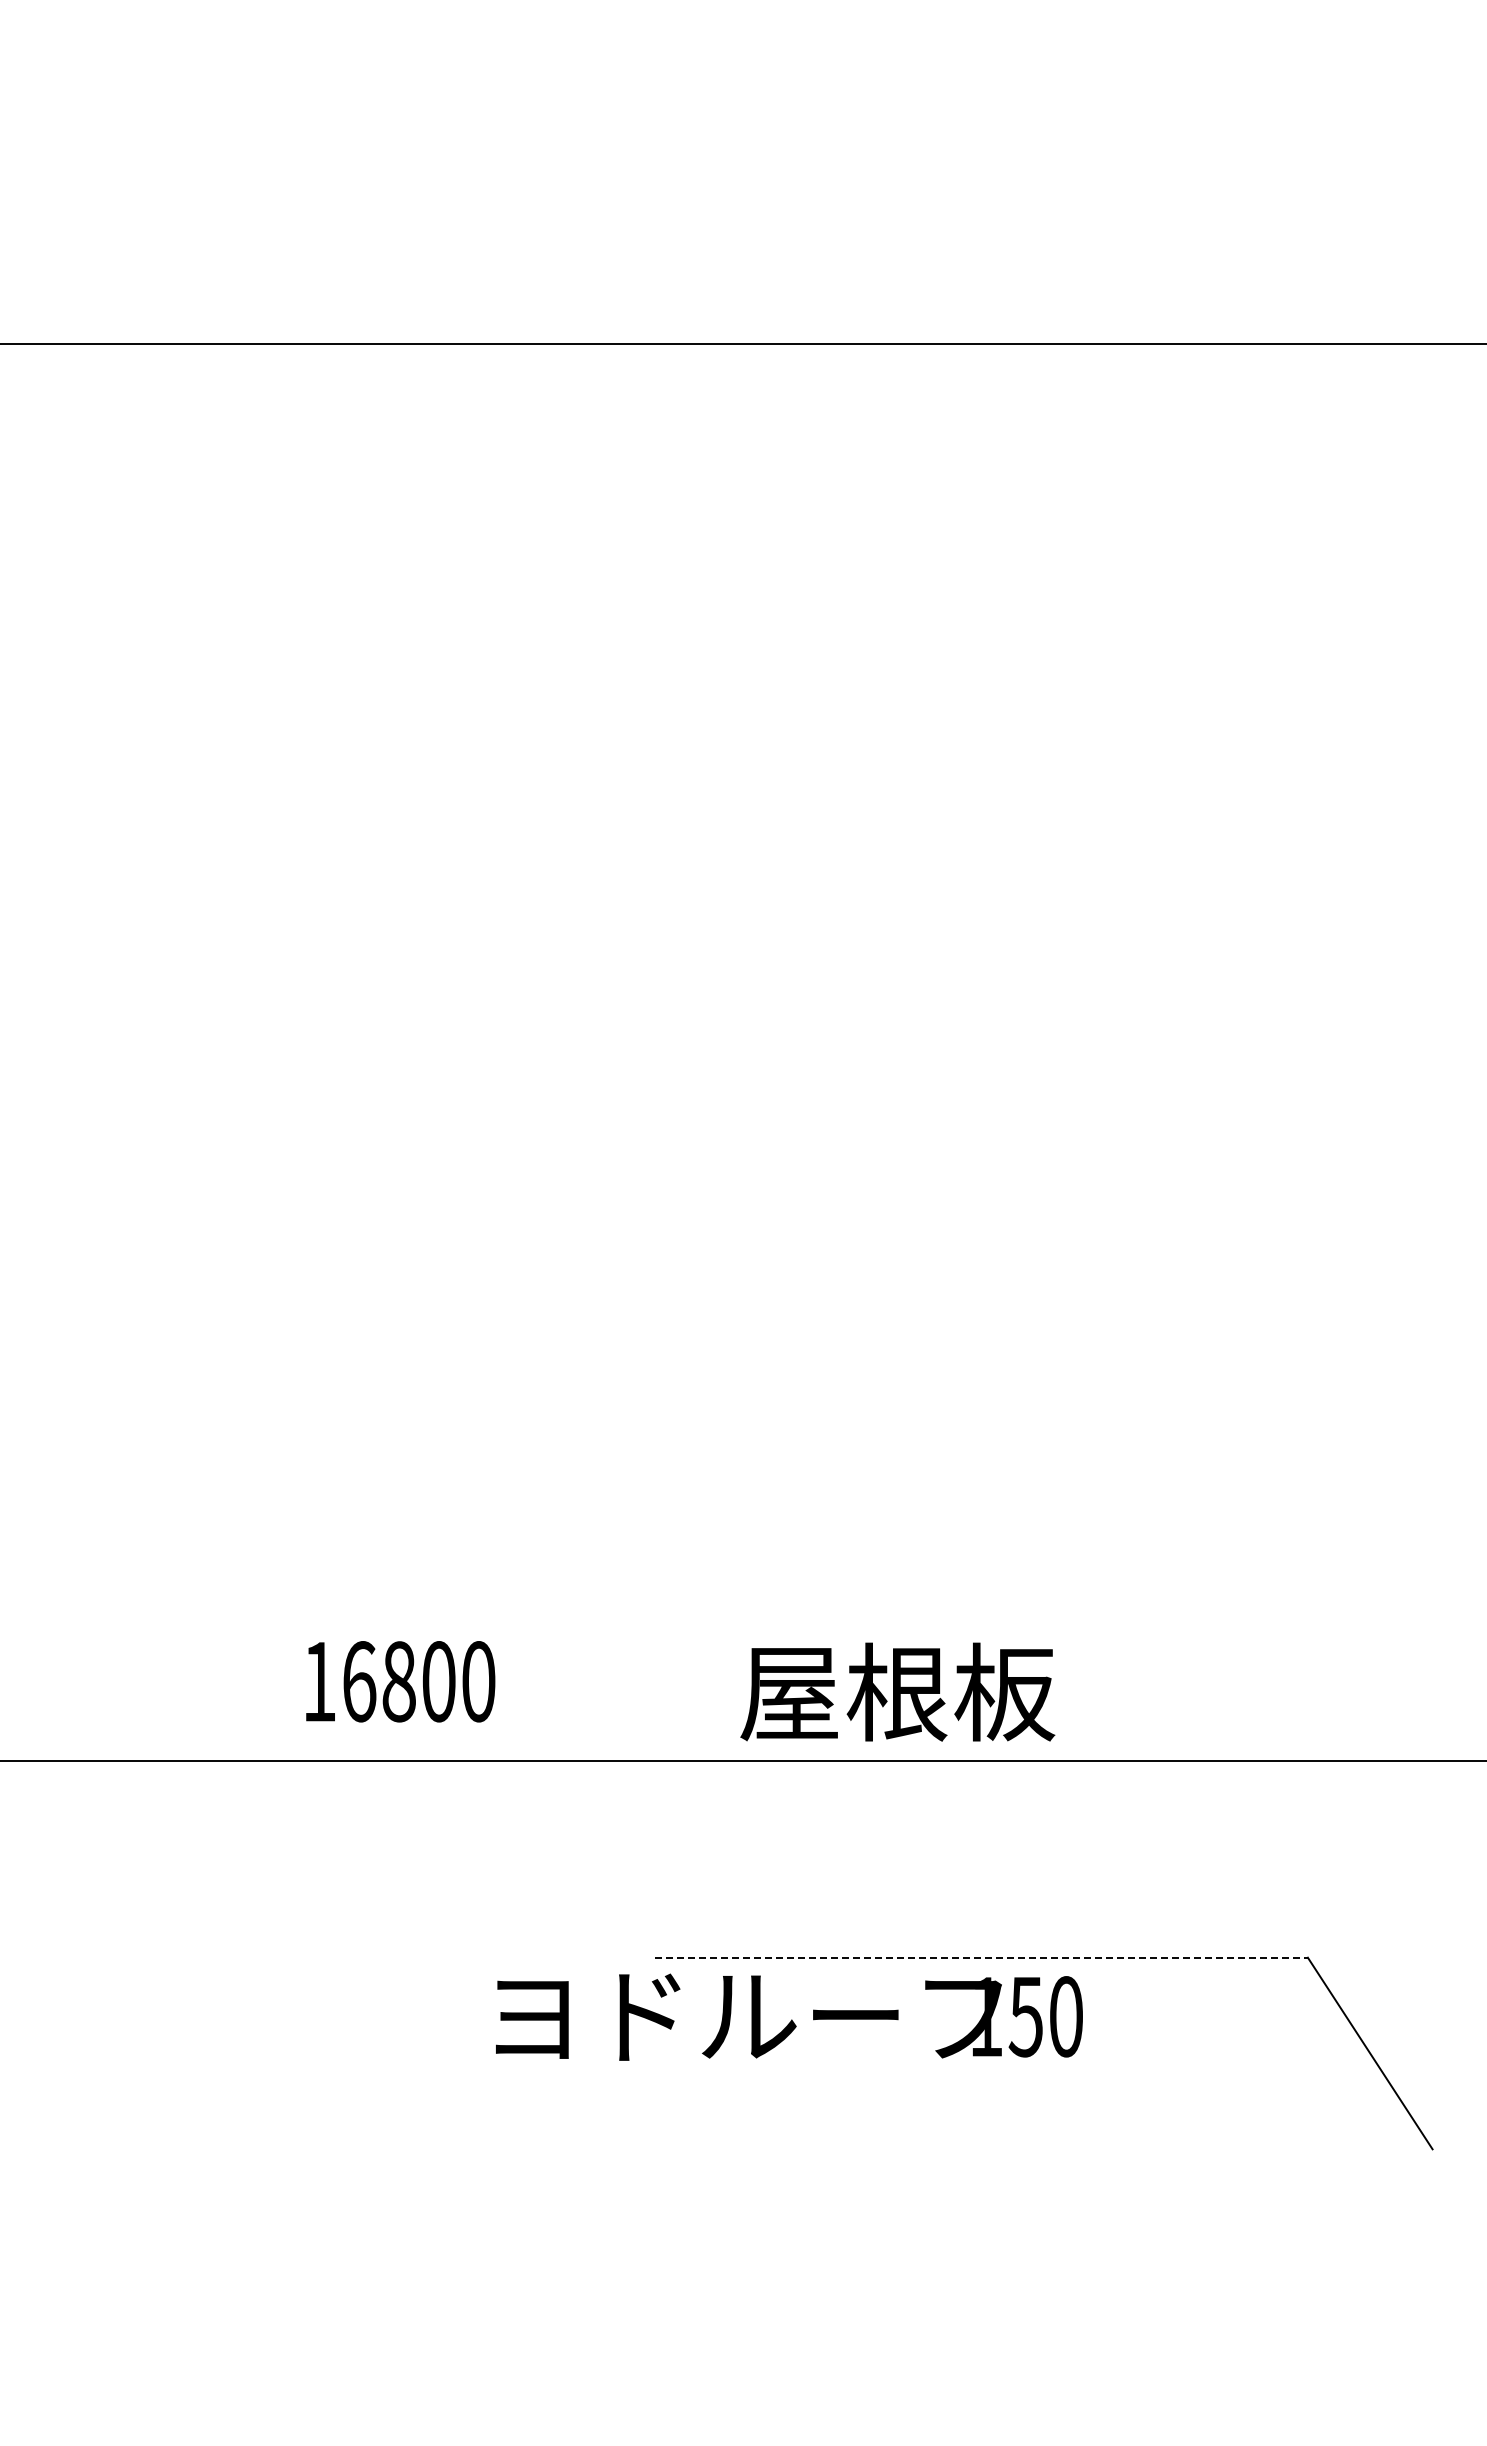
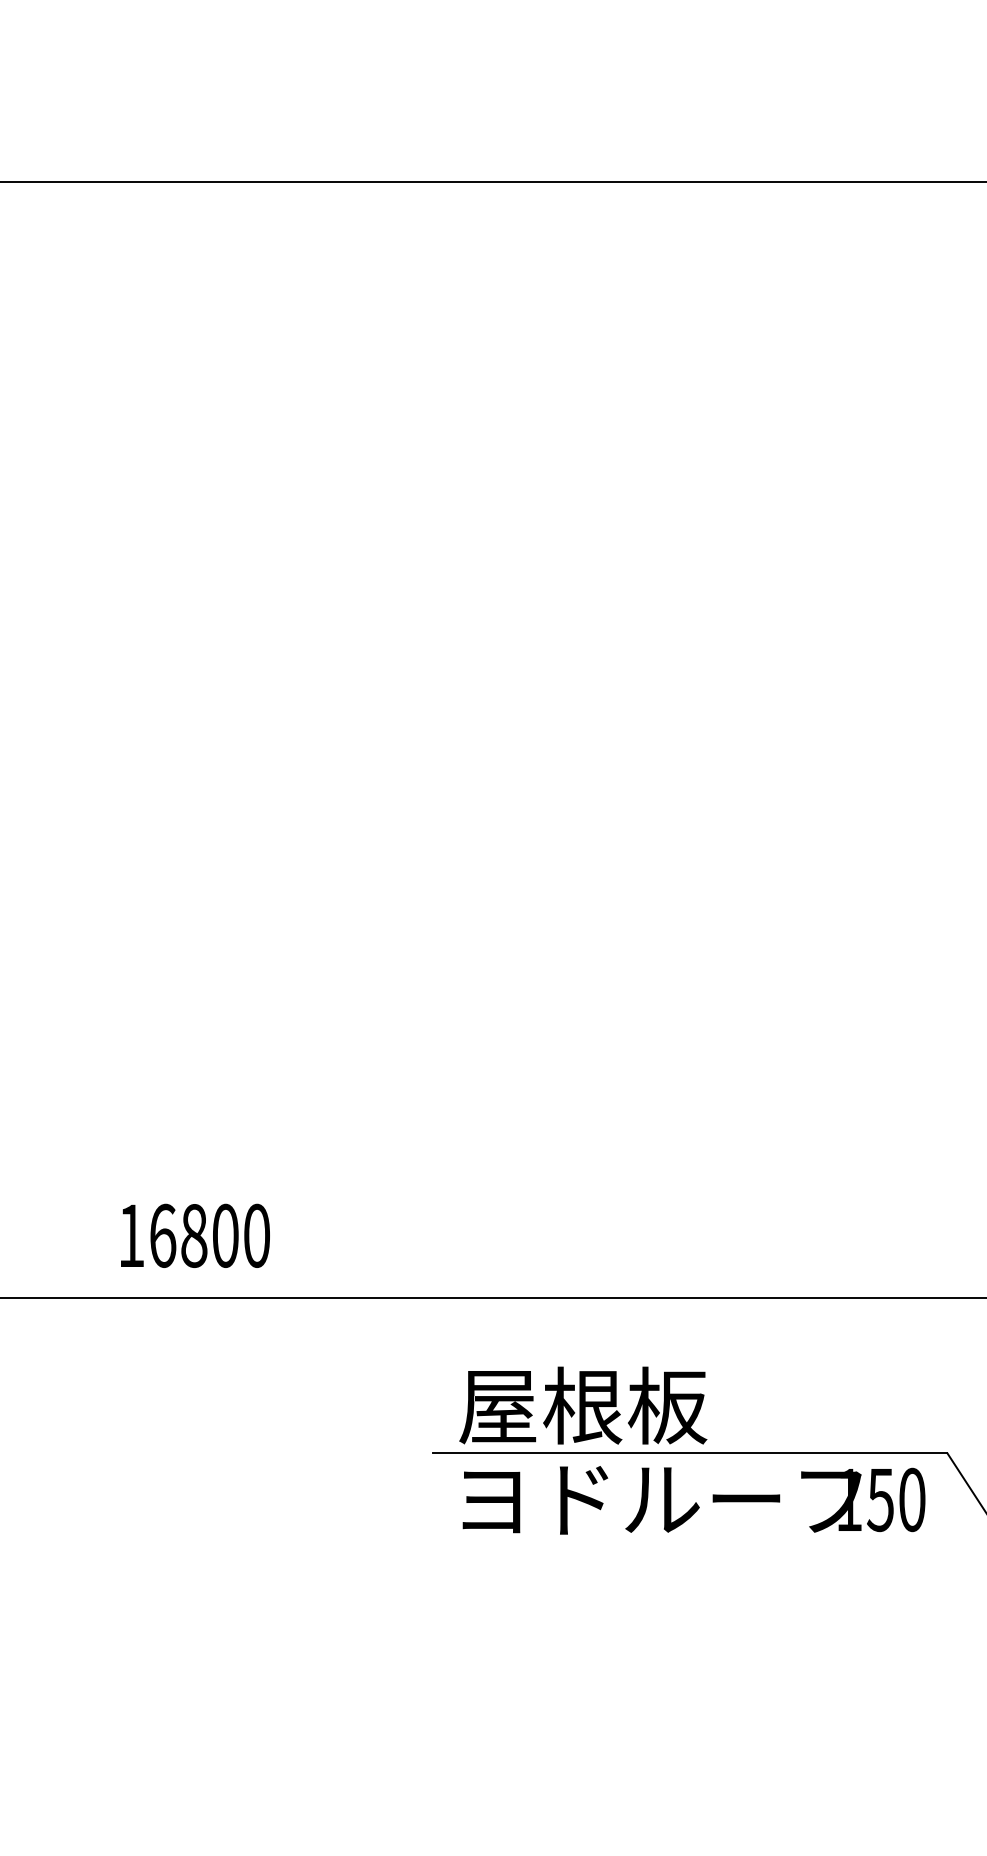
text: (400, 1681) -> (195, 1235), moved
text: (897, 1691) -> (583, 1405), moved
line: (981, 1957) -> (690, 1453), dashed -> solid
text: (789, 2016) -> (694, 1499), moved

